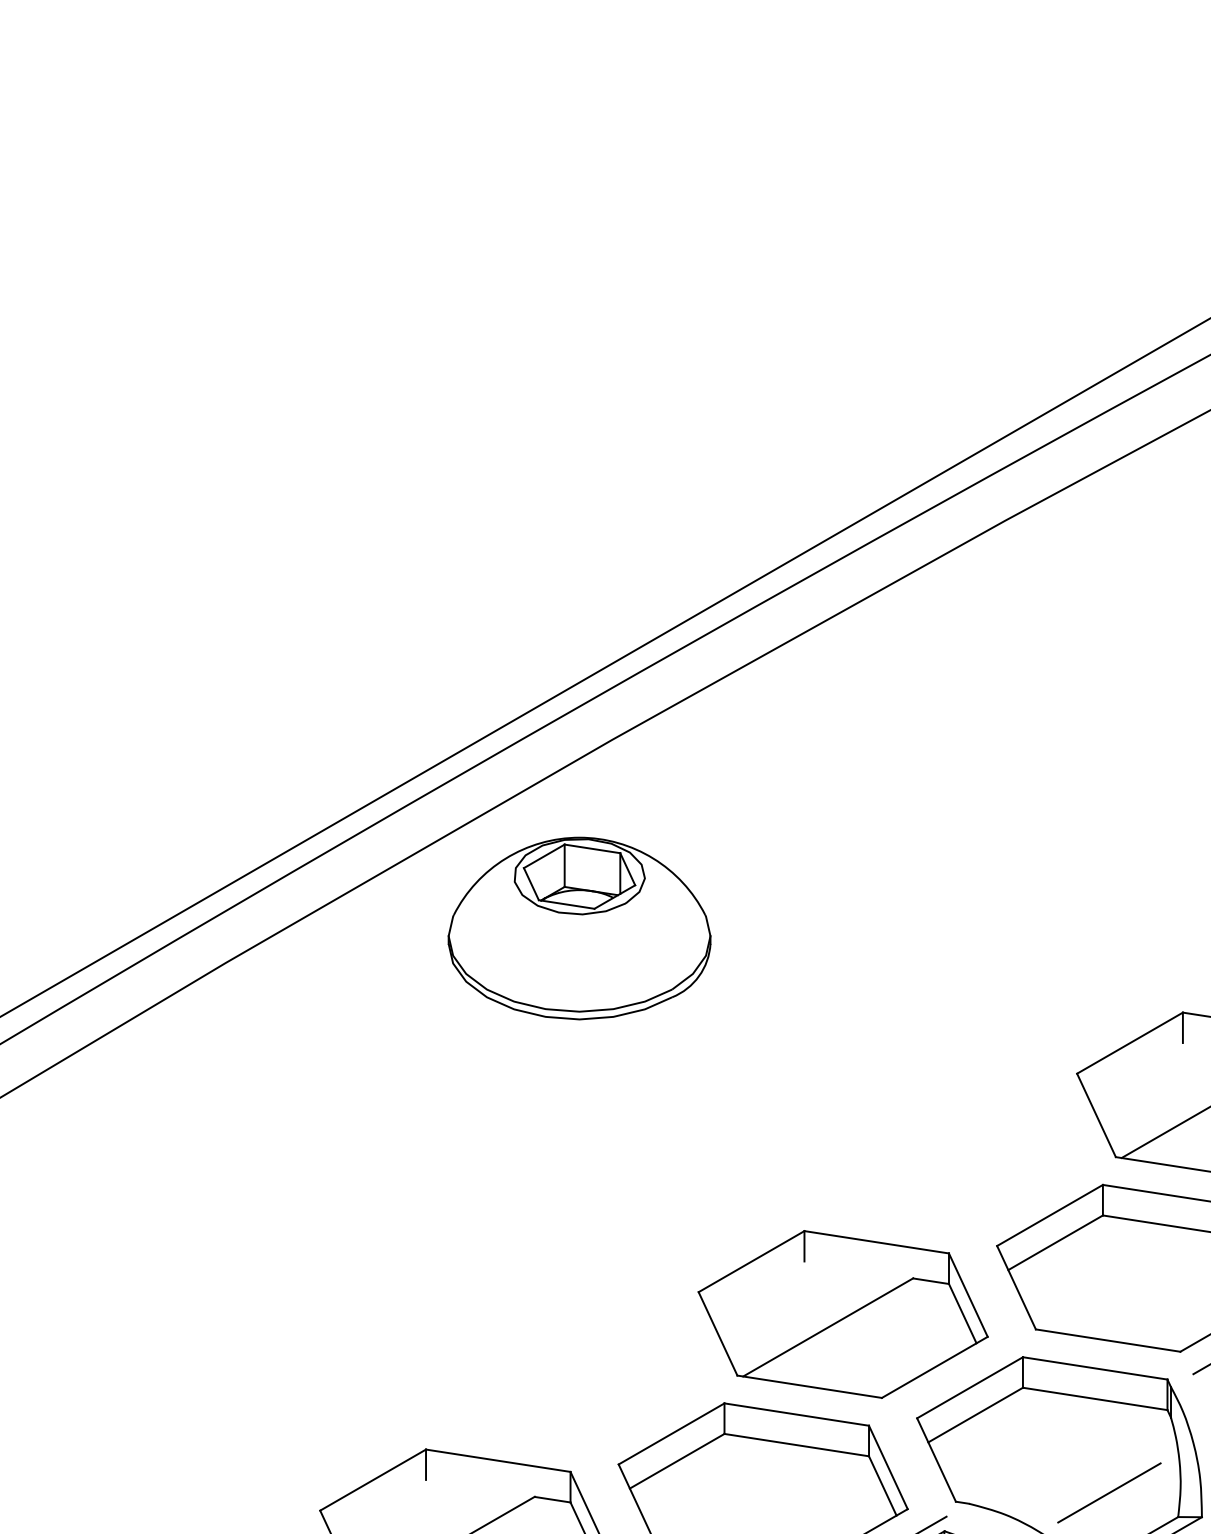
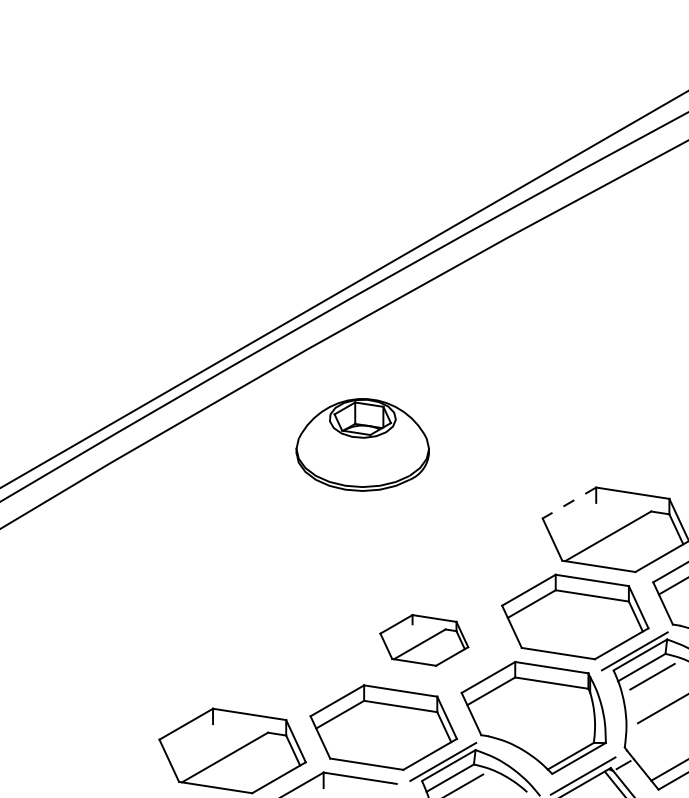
part: (579, 927) -> (362, 444), moved
line: (1130, 1044) -> (569, 503), solid -> dashed
part: (843, 1314) -> (424, 640), size x0.6
line: (1108, 1492) -> (558, 730), removed

